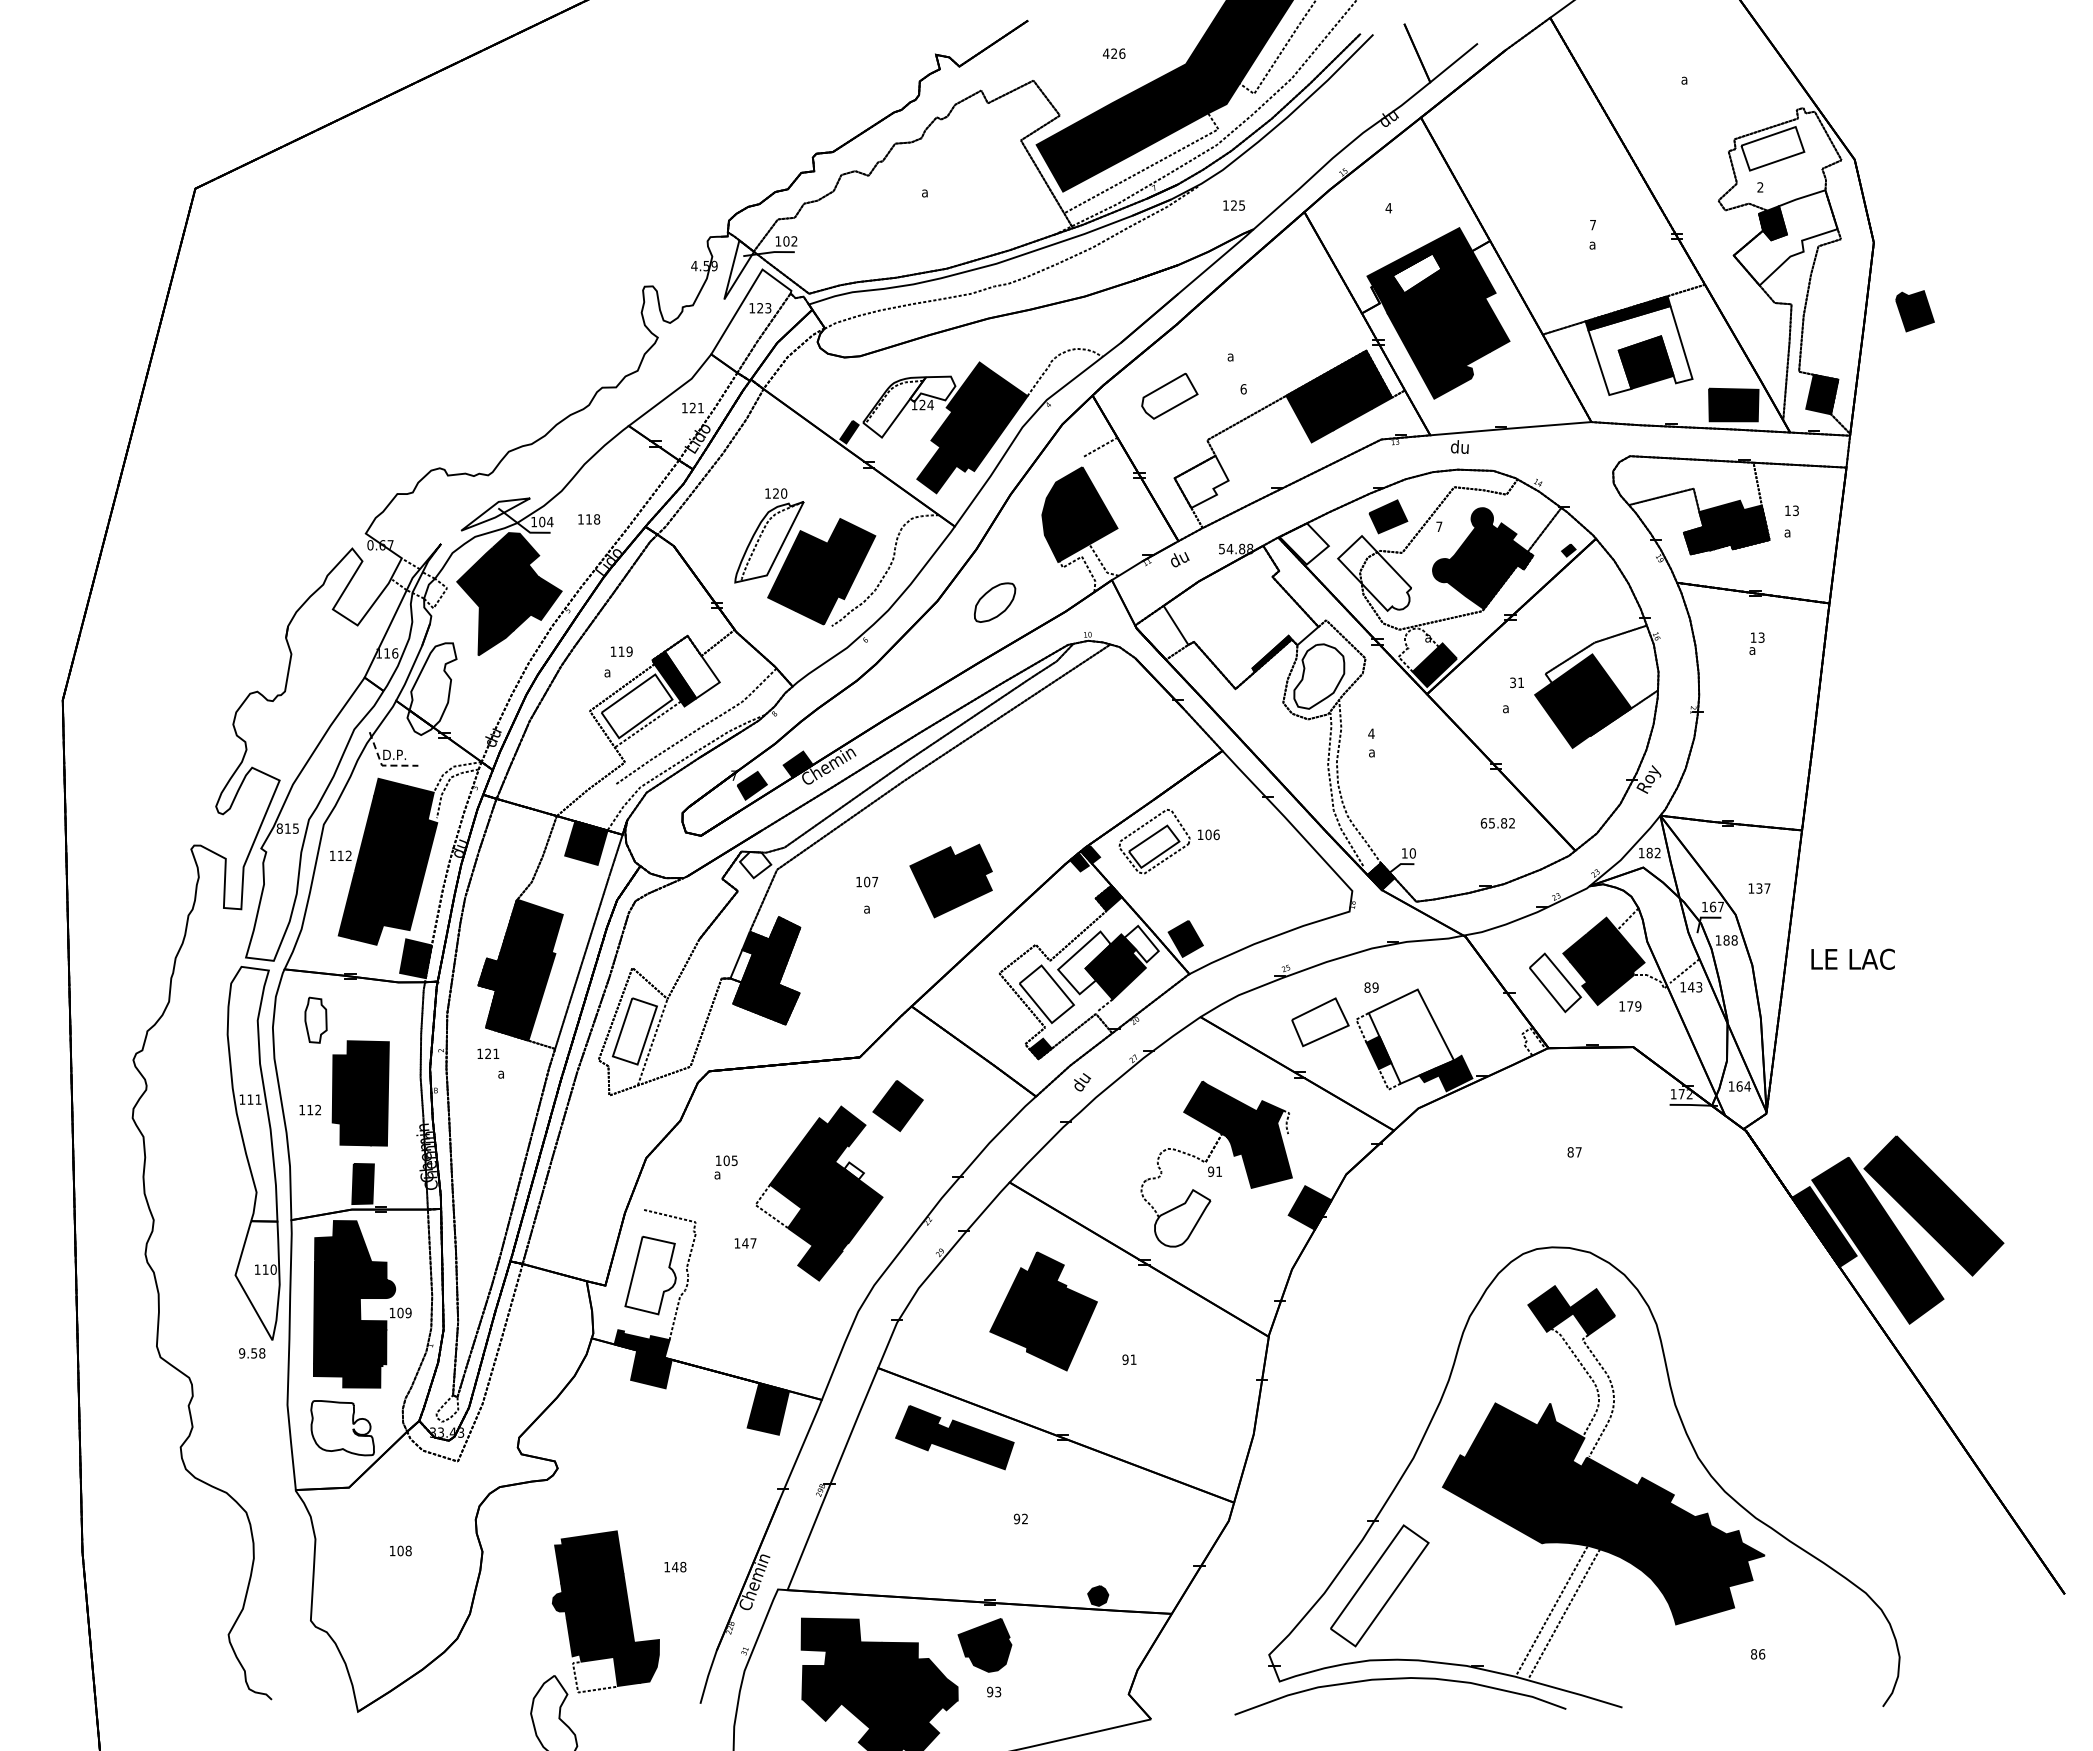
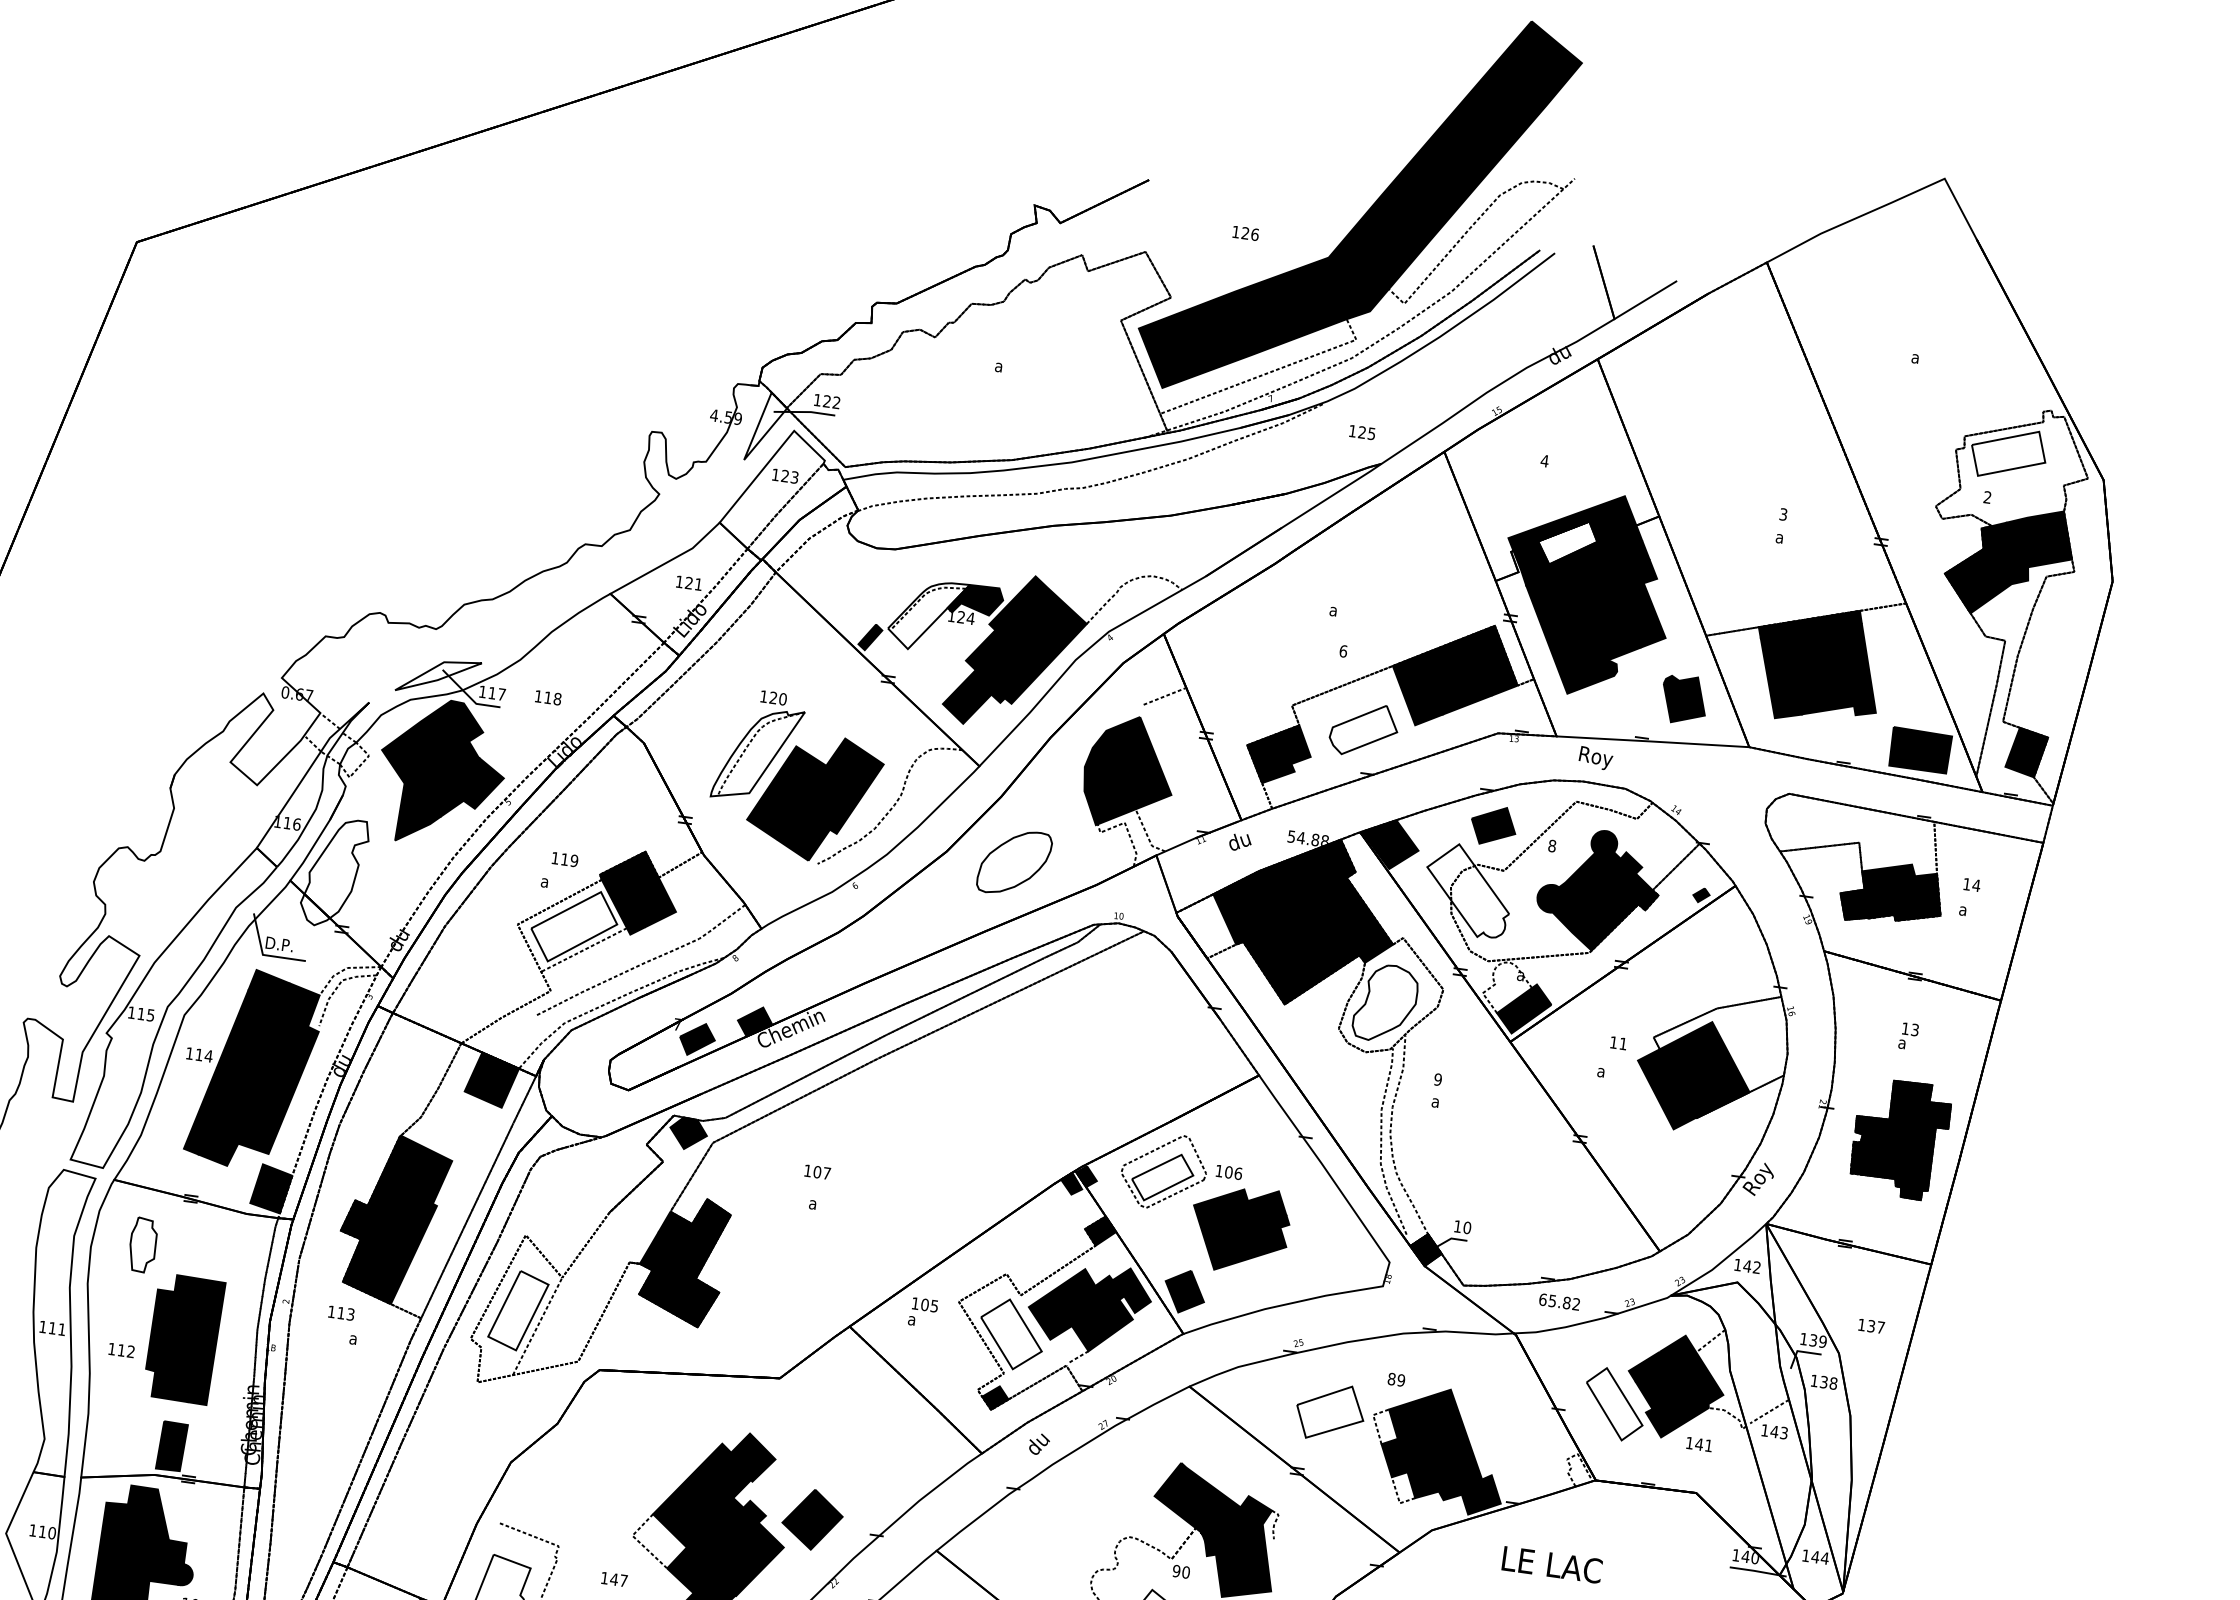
text: (1105, 53) -> (1235, 231), 426 -> 126
text: (1593, 224) -> (1784, 513), 7 -> 3
fill: (1785, 237) -> (2009, 560), added
text: (786, 241) -> (827, 401), 102 -> 122
part: (1914, 311) -> (1683, 700), moved
fill: (1640, 350) -> (1819, 670), added
fill: (932, 388) -> (975, 599), added
part: (1169, 395) -> (1363, 729), moved
text: (1465, 448) -> (1596, 757), du -> Roy
fill: (1201, 481) -> (1278, 753), added
text: (1795, 510) -> (1976, 885), 13 -> 14
text: (546, 521) -> (497, 693), 104 -> 117
text: (1439, 526) -> (1552, 845), 7 -> 8
fill: (1303, 543) -> (1388, 843), added
part: (994, 602) -> (1013, 862), size x1.43
fill: (1240, 617) -> (1302, 920), added
fill: (691, 666) -> (645, 888), added
text: (1512, 682) -> (1613, 1042), 31 -> 11
part: (1761, 729) -> (1899, 1138), added
text: (1371, 733) -> (1438, 1079), 4 -> 9
line: (381, 765) -> (262, 954), dashed -> solid
text: (1497, 823) -> (1559, 1302), moved
text: (279, 828) -> (131, 1012), 815 -> 115
text: (1649, 852) -> (1747, 1265), 182 -> 142
text: (348, 855) -> (208, 1055), 112 -> 114
fill: (755, 865) -> (688, 1134), added
part: (950, 880) -> (1239, 1228), moved
text: (1717, 906) -> (1818, 1340), 167 -> 139
text: (1726, 940) -> (1823, 1382), 188 -> 138
fill: (1141, 943) -> (1131, 1289), added
text: (1852, 958) -> (1551, 1563), moved
fill: (1084, 962) -> (1061, 1302), added
fill: (741, 965) -> (655, 1250), added
text: (1633, 1006) -> (1703, 1445), 179 -> 141
fill: (1411, 1036) -> (1435, 1444), added
text: (492, 1053) -> (346, 1313), 121 -> 113
text: (1739, 1086) -> (1815, 1557), 164 -> 144
text: (1685, 1094) -> (1750, 1557), 172 -> 140
part: (897, 1106) -> (811, 1520), moved
text: (725, 1167) -> (922, 1312), moved
fill: (853, 1170) -> (753, 1511), added
text: (1219, 1171) -> (1186, 1572), 91 -> 90

